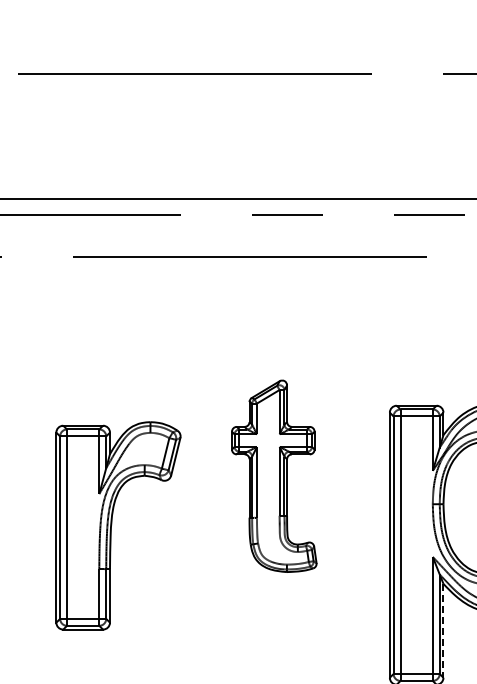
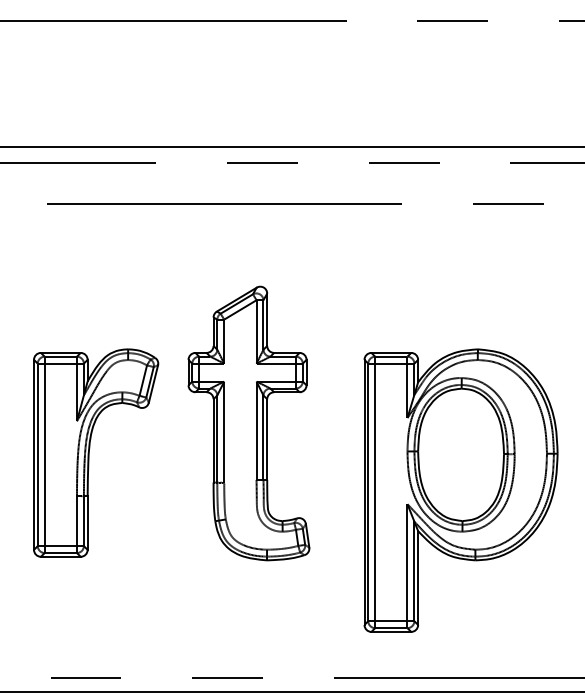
part: (273, 476) -> (248, 423), size x1.43
part: (111, 525) -> (89, 452), moved
line: (443, 631) -> (418, 578), dashed -> solid

